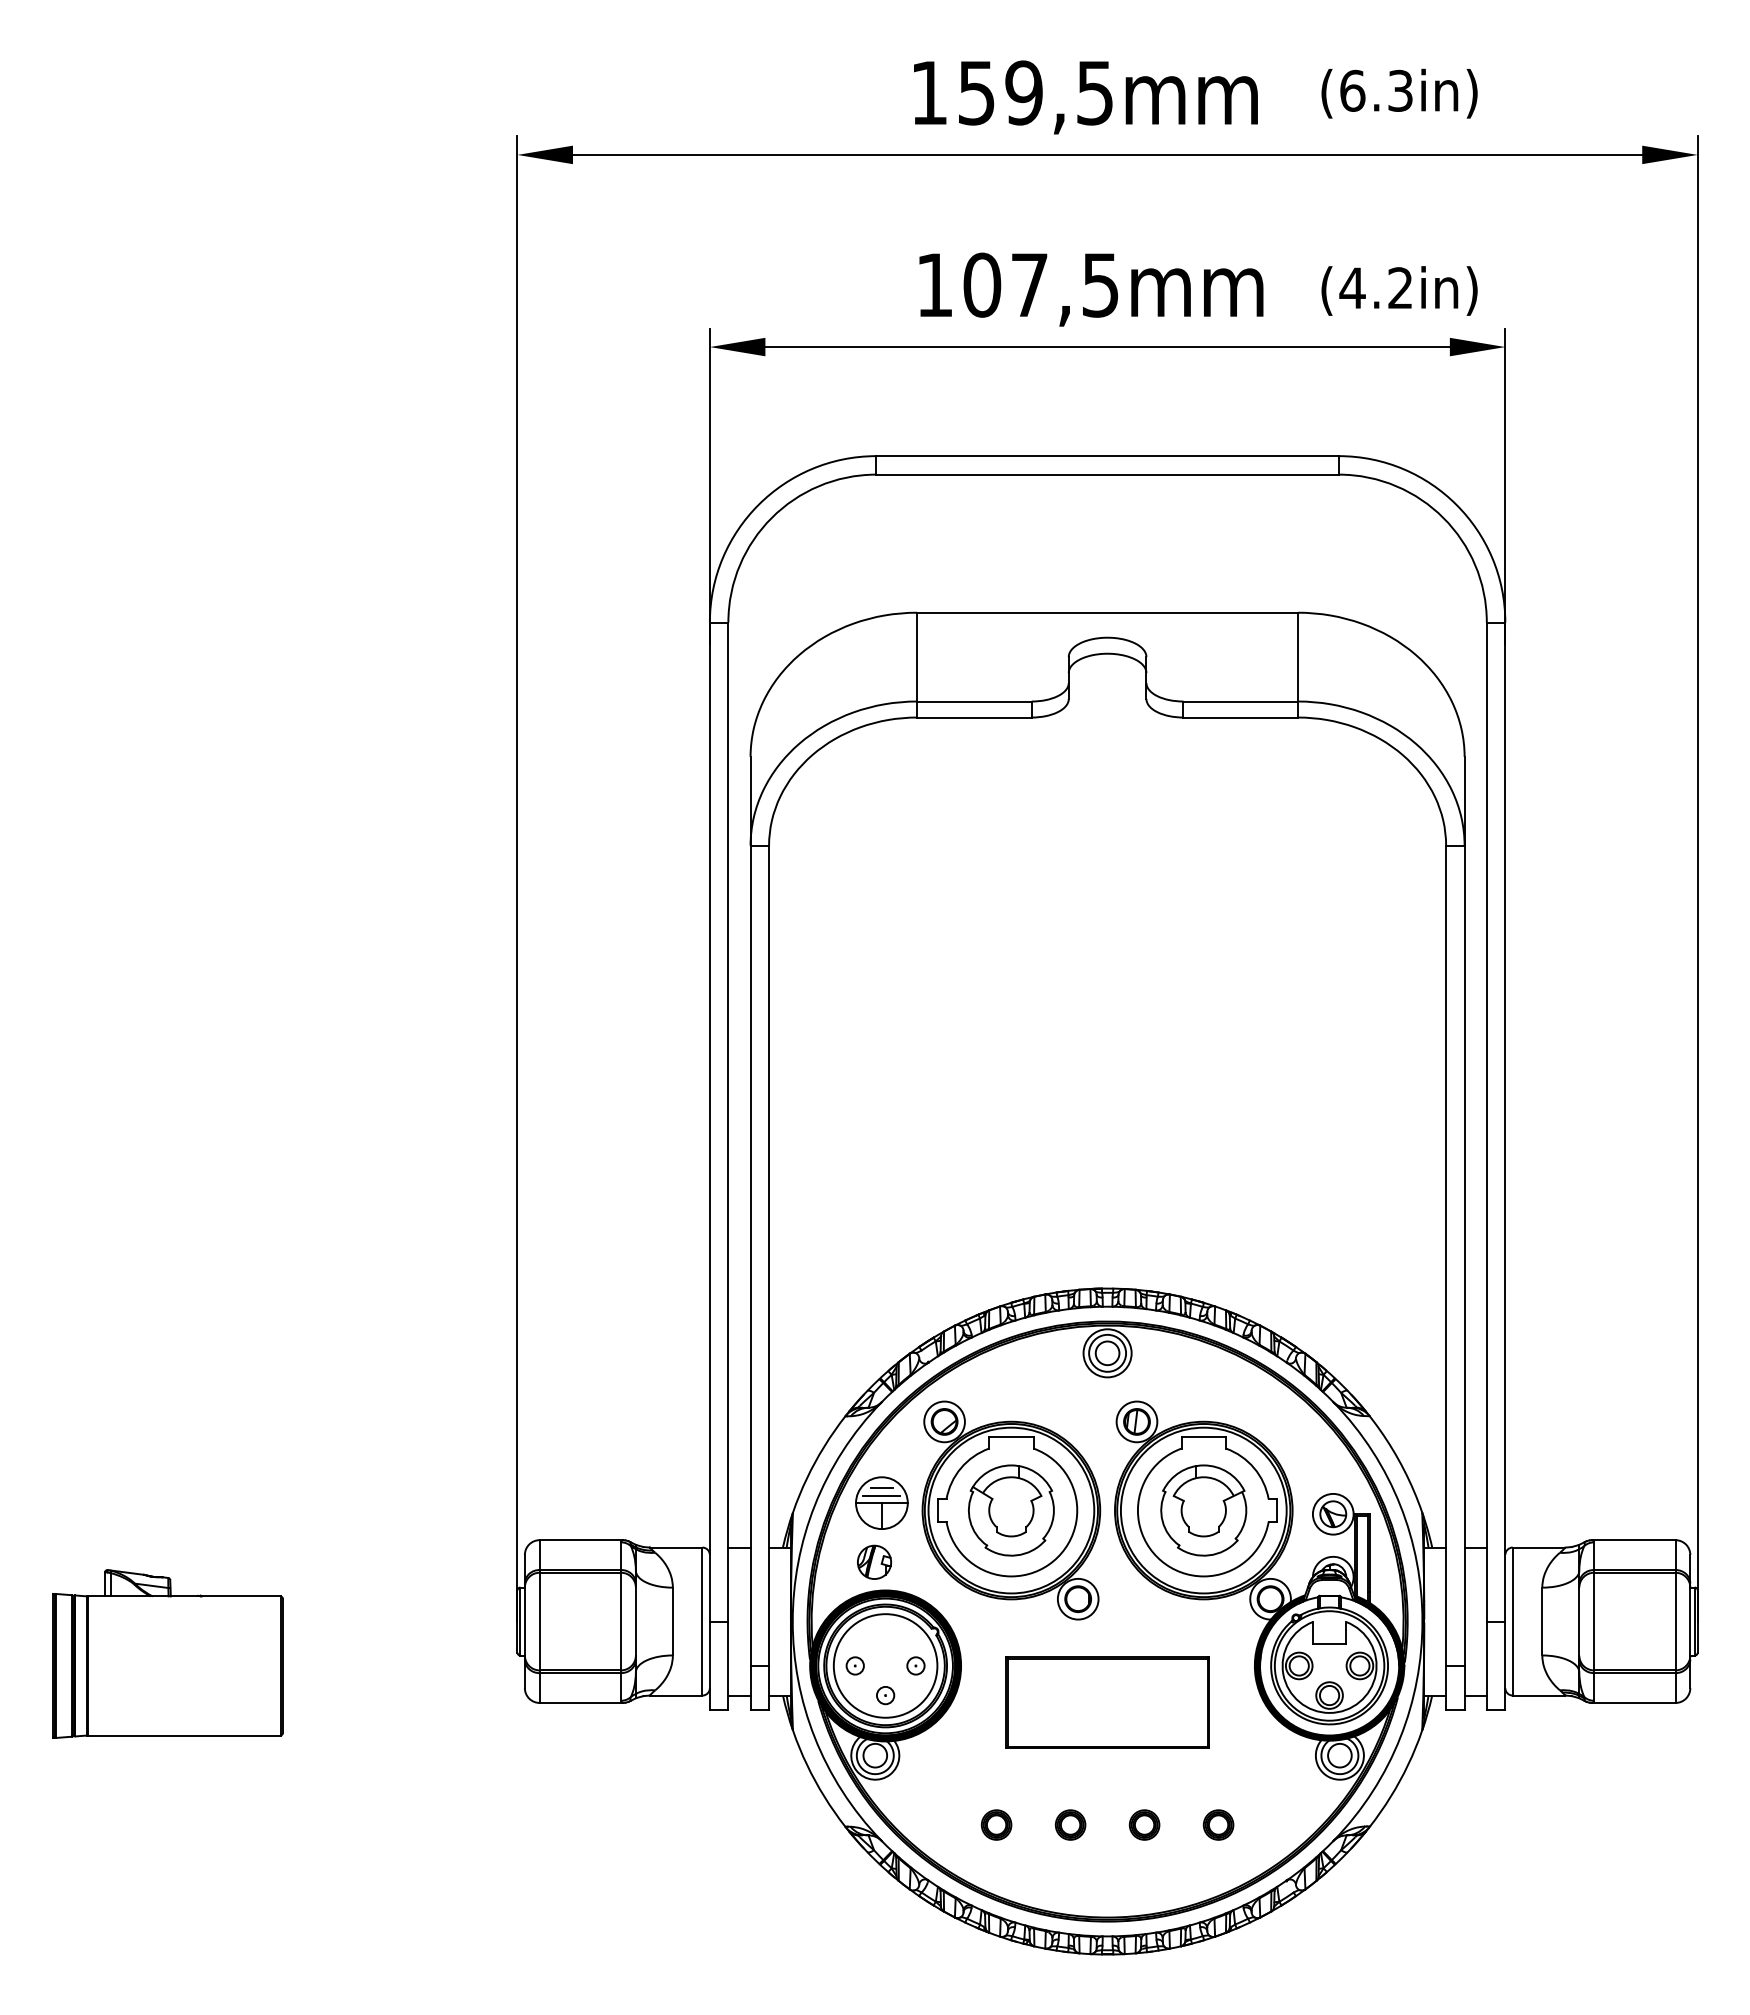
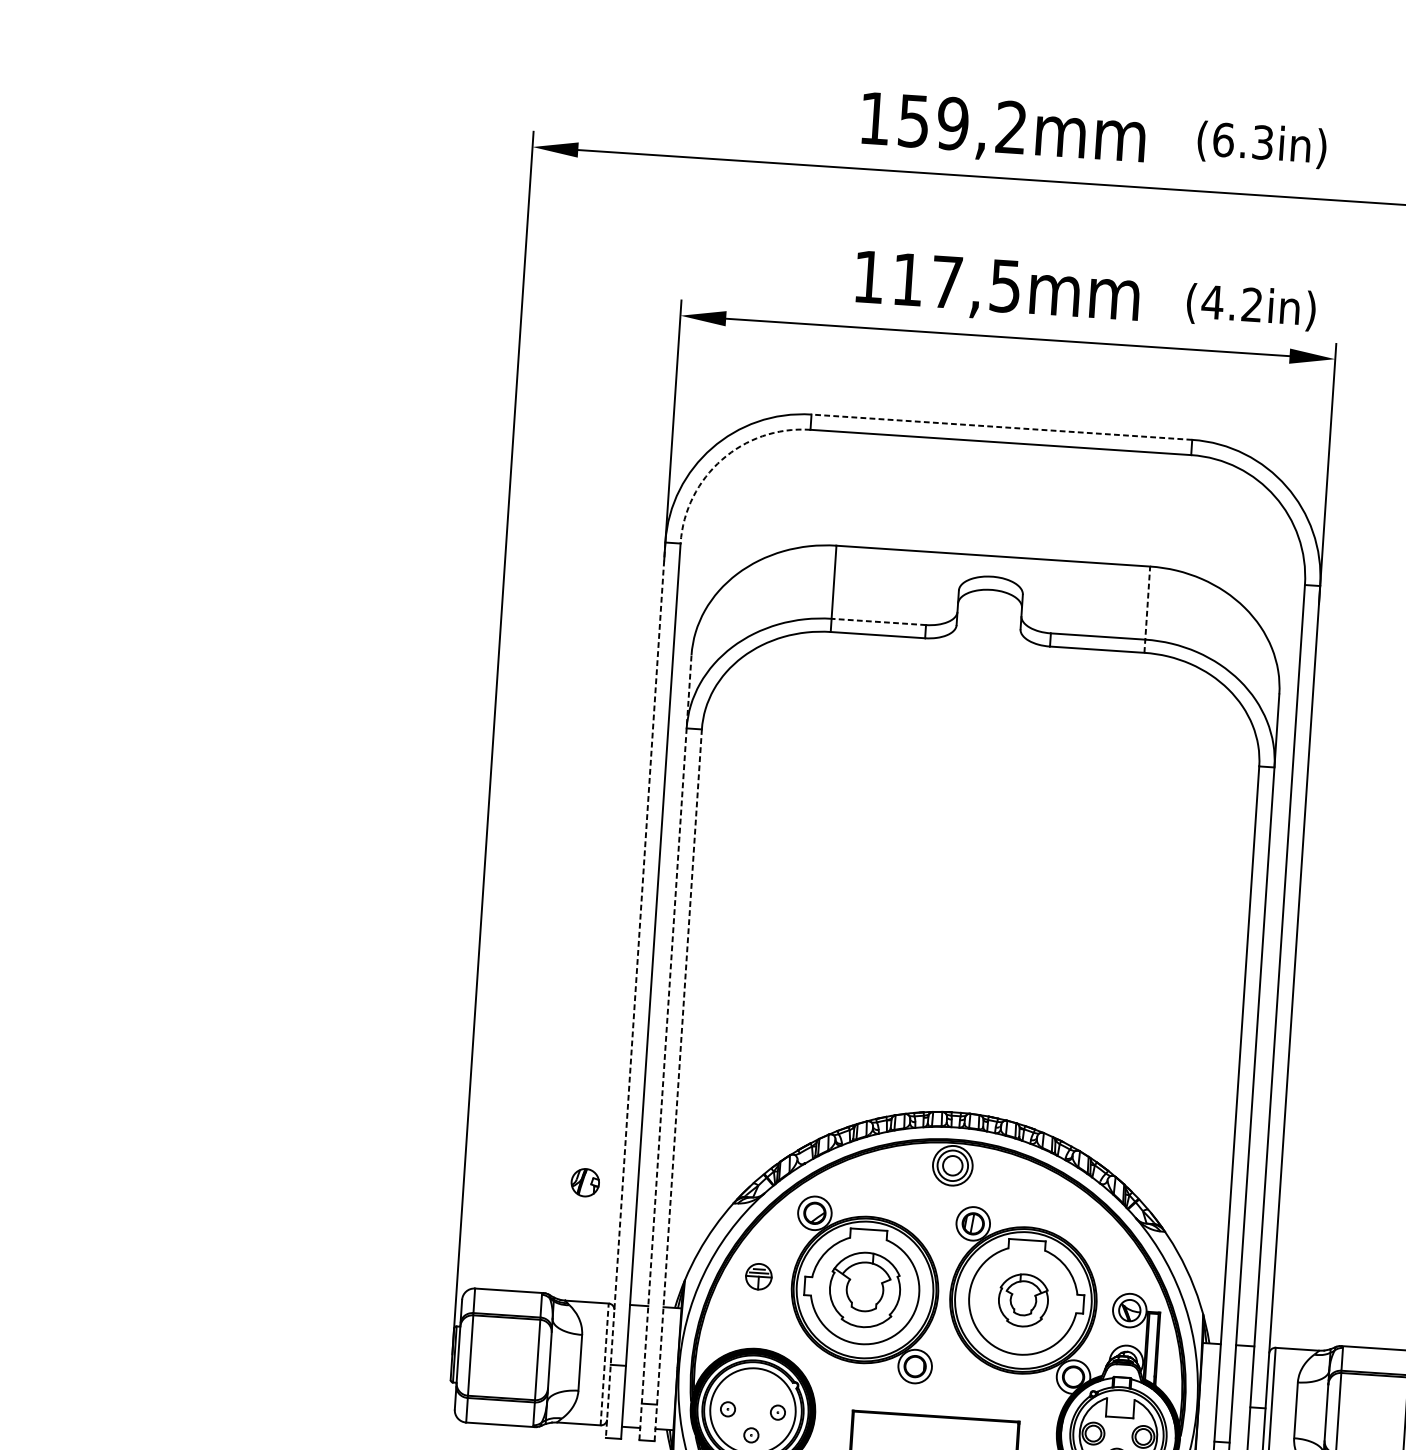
text: (1094, 92) -> (1010, 127), 159,5mm -> 159,2mm
text: (982, 284) -> (908, 279), 107,5mm -> 117,5mm
line: (1107, 456) -> (1001, 427), solid -> dashed
arc: (771, 517) -> (721, 459), solid -> dashed
line: (1298, 664) -> (1147, 609), solid -> dashed
line: (973, 701) -> (878, 621), solid -> dashed
line: (709, 1166) -> (635, 990), solid -> dashed
line: (750, 1233) -> (665, 1047), solid -> dashed
line: (769, 1277) -> (678, 1084), solid -> dashed
part: (881, 1502) -> (758, 1276), size x0.6
part: (1203, 1510) -> (1023, 1300), size x0.7
part: (874, 1561) -> (585, 1182), moved
line: (702, 1621) -> (604, 1364), solid -> dashed
part: (167, 1653) -> (162, 1361), removed

